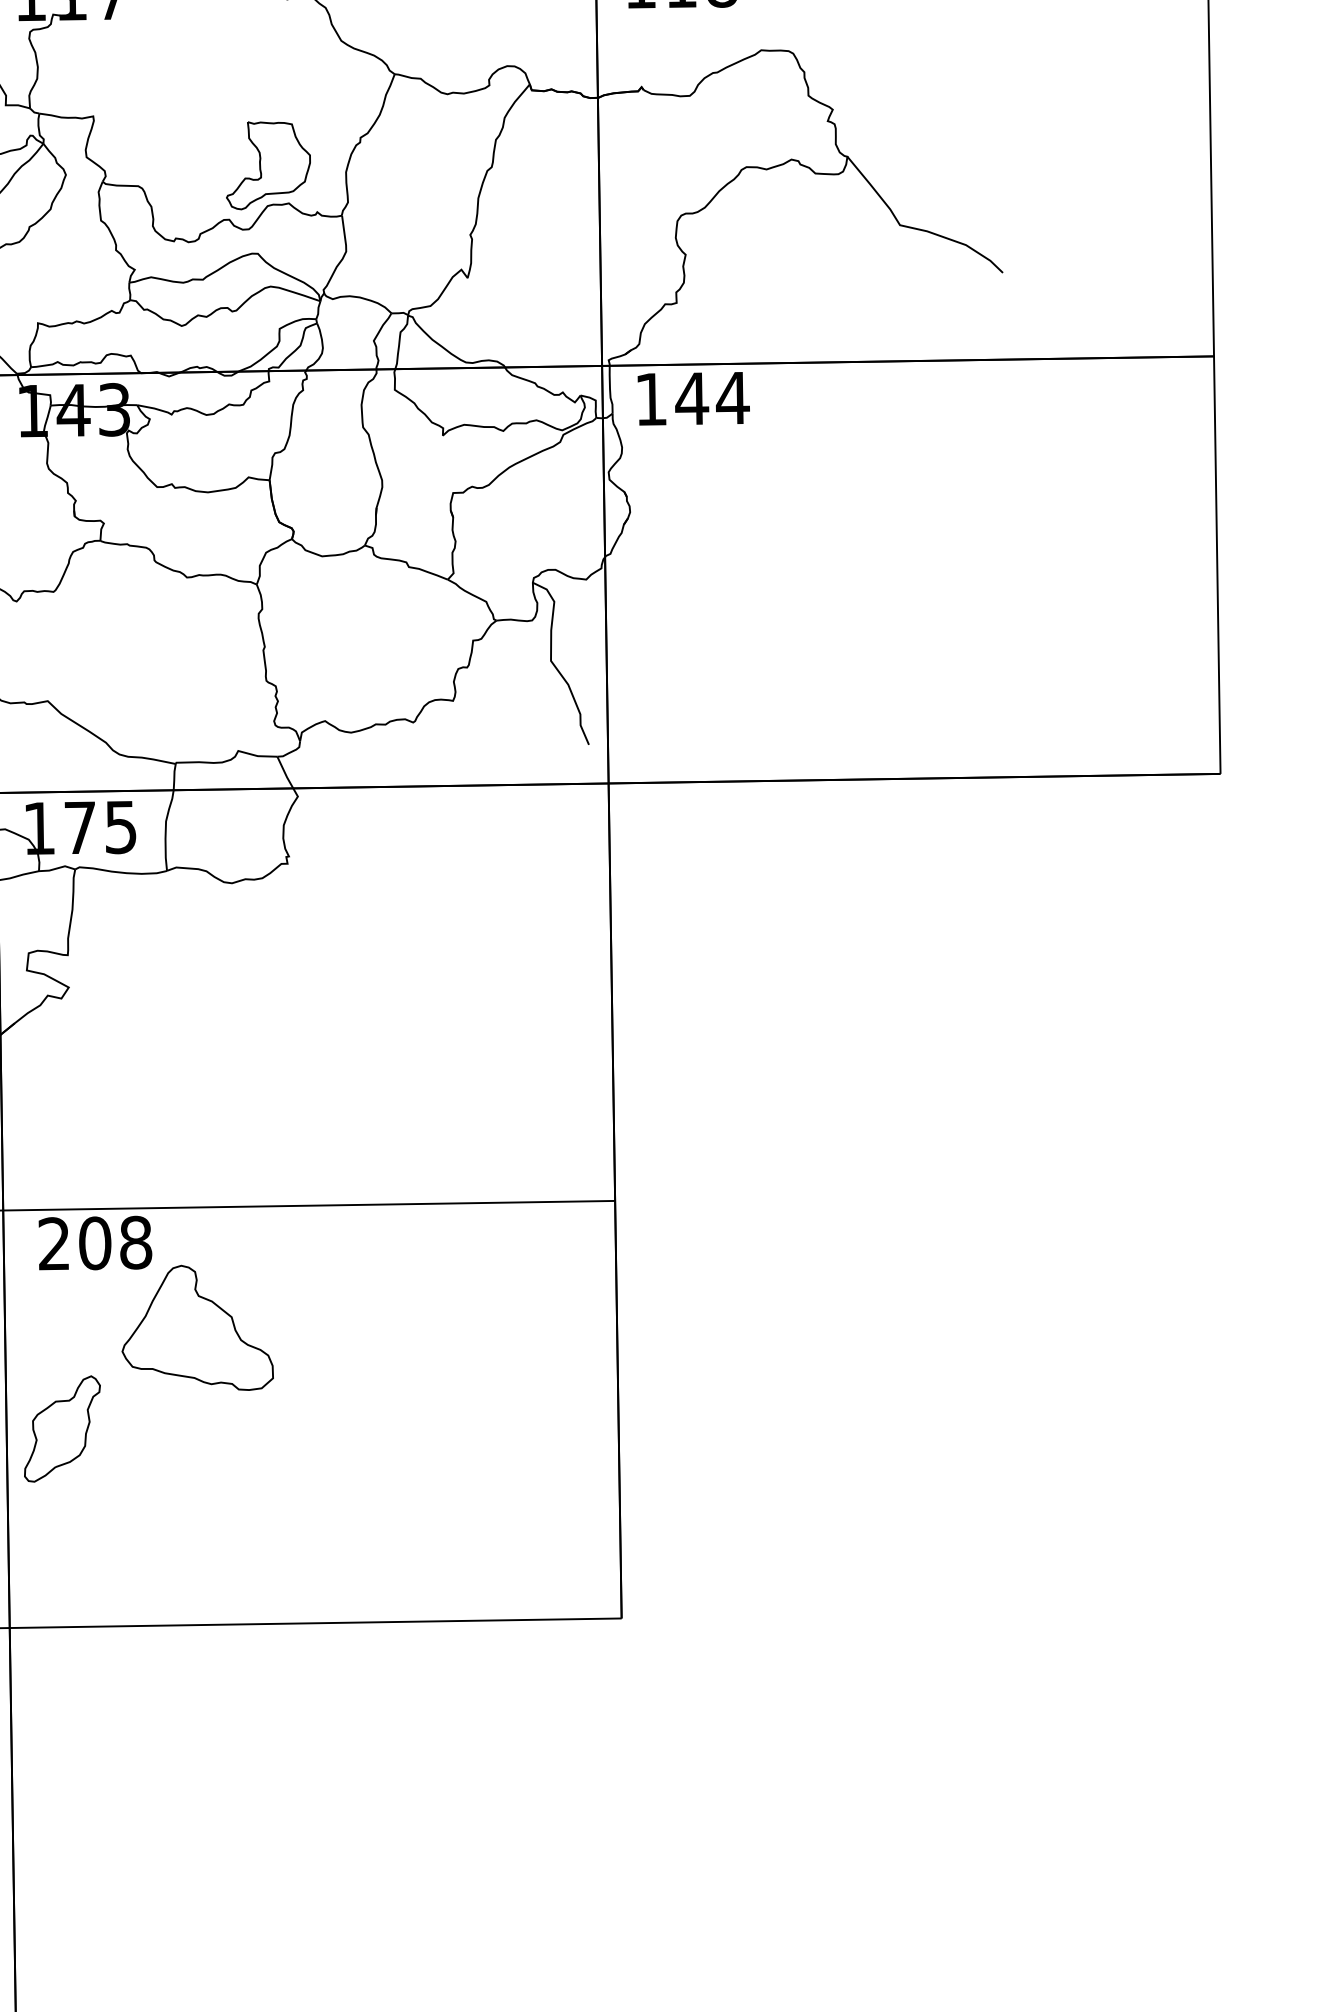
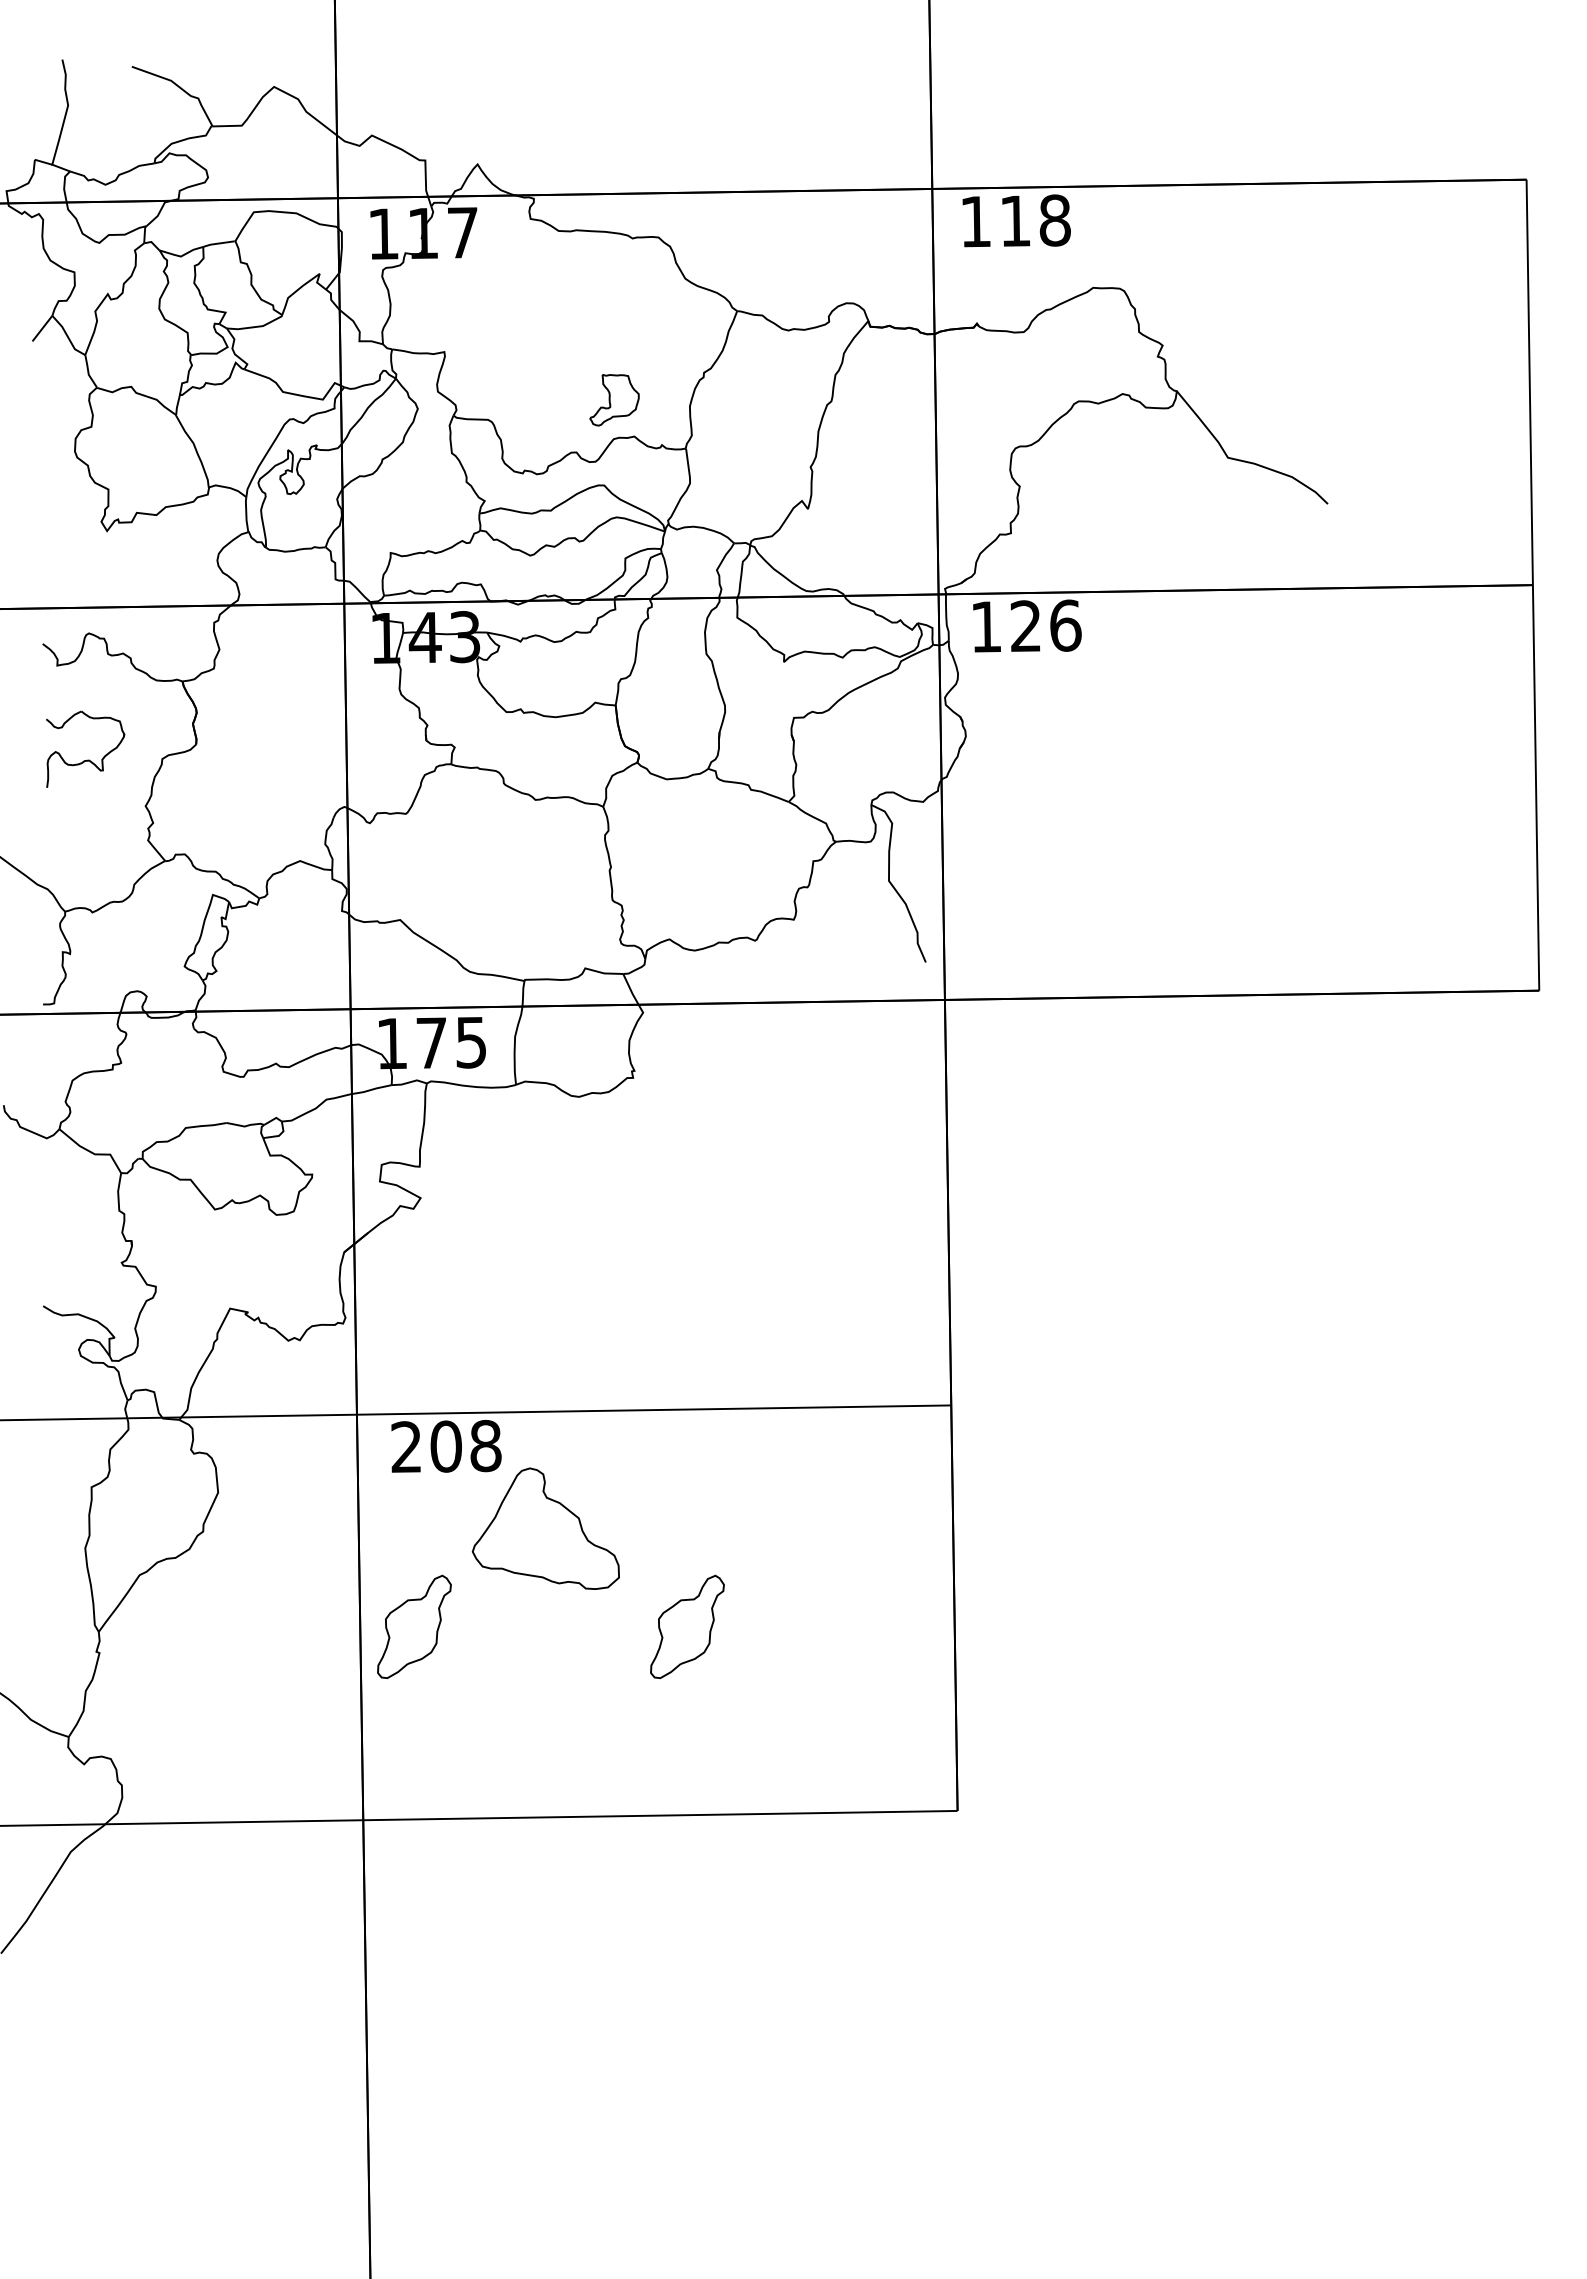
part: (268, 166) -> (614, 400), size x0.6
text: (712, 397) -> (1045, 625), 144 -> 126
part: (343, 1428) -> (687, 1626), added

